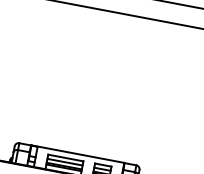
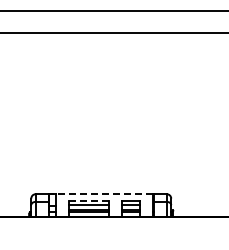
line: (77, 154) -> (100, 194), solid -> dashed
line: (66, 157) -> (89, 200), solid -> dashed

